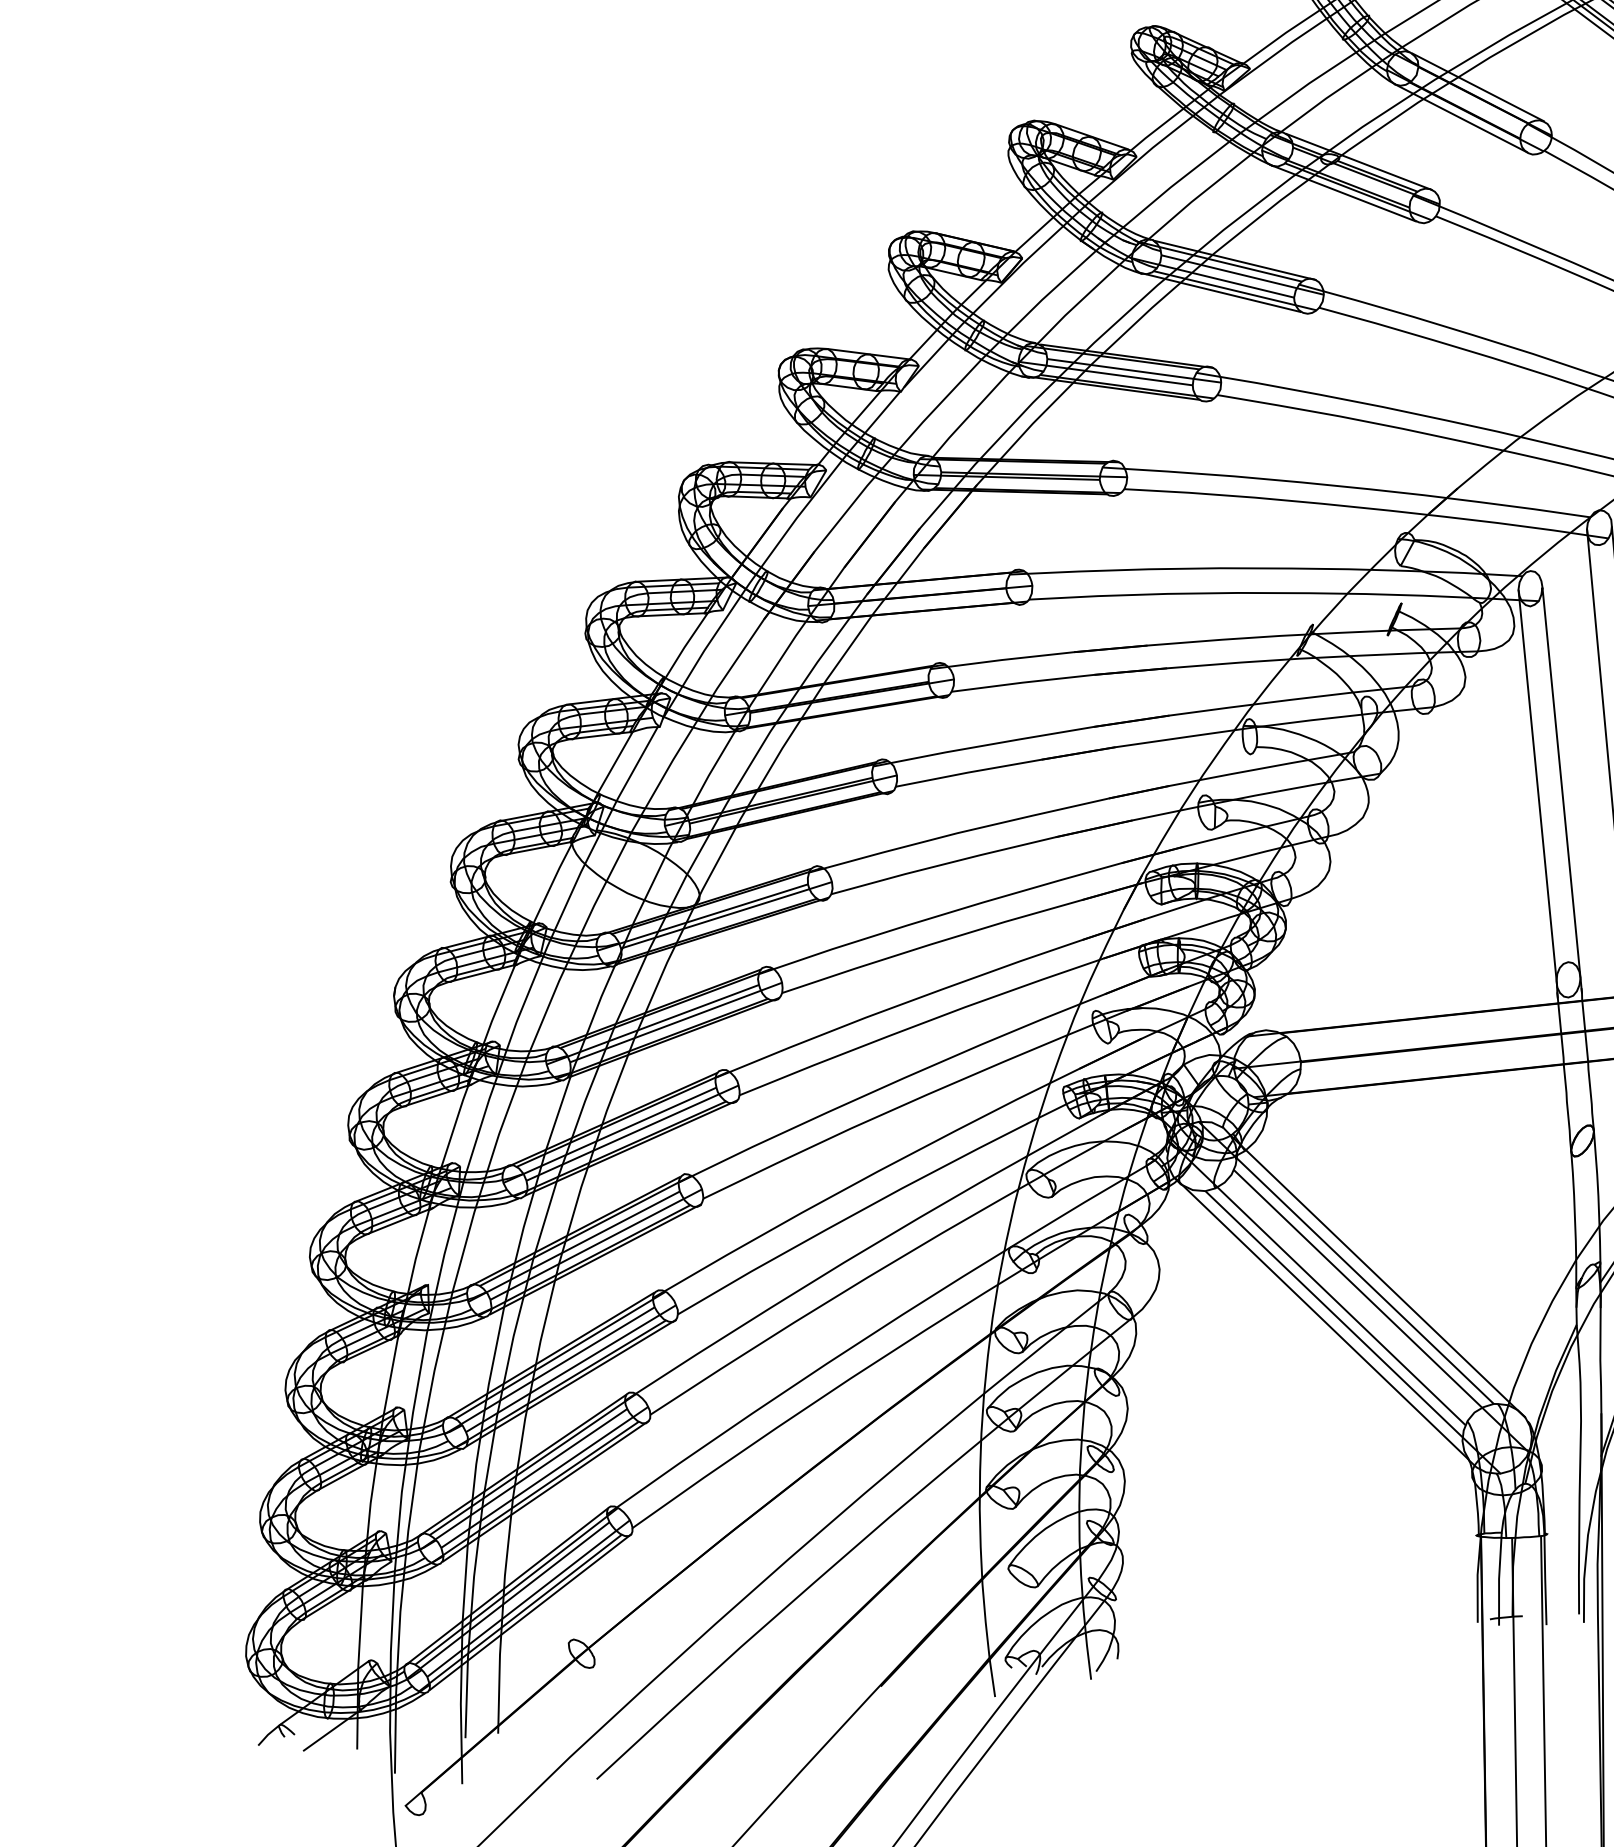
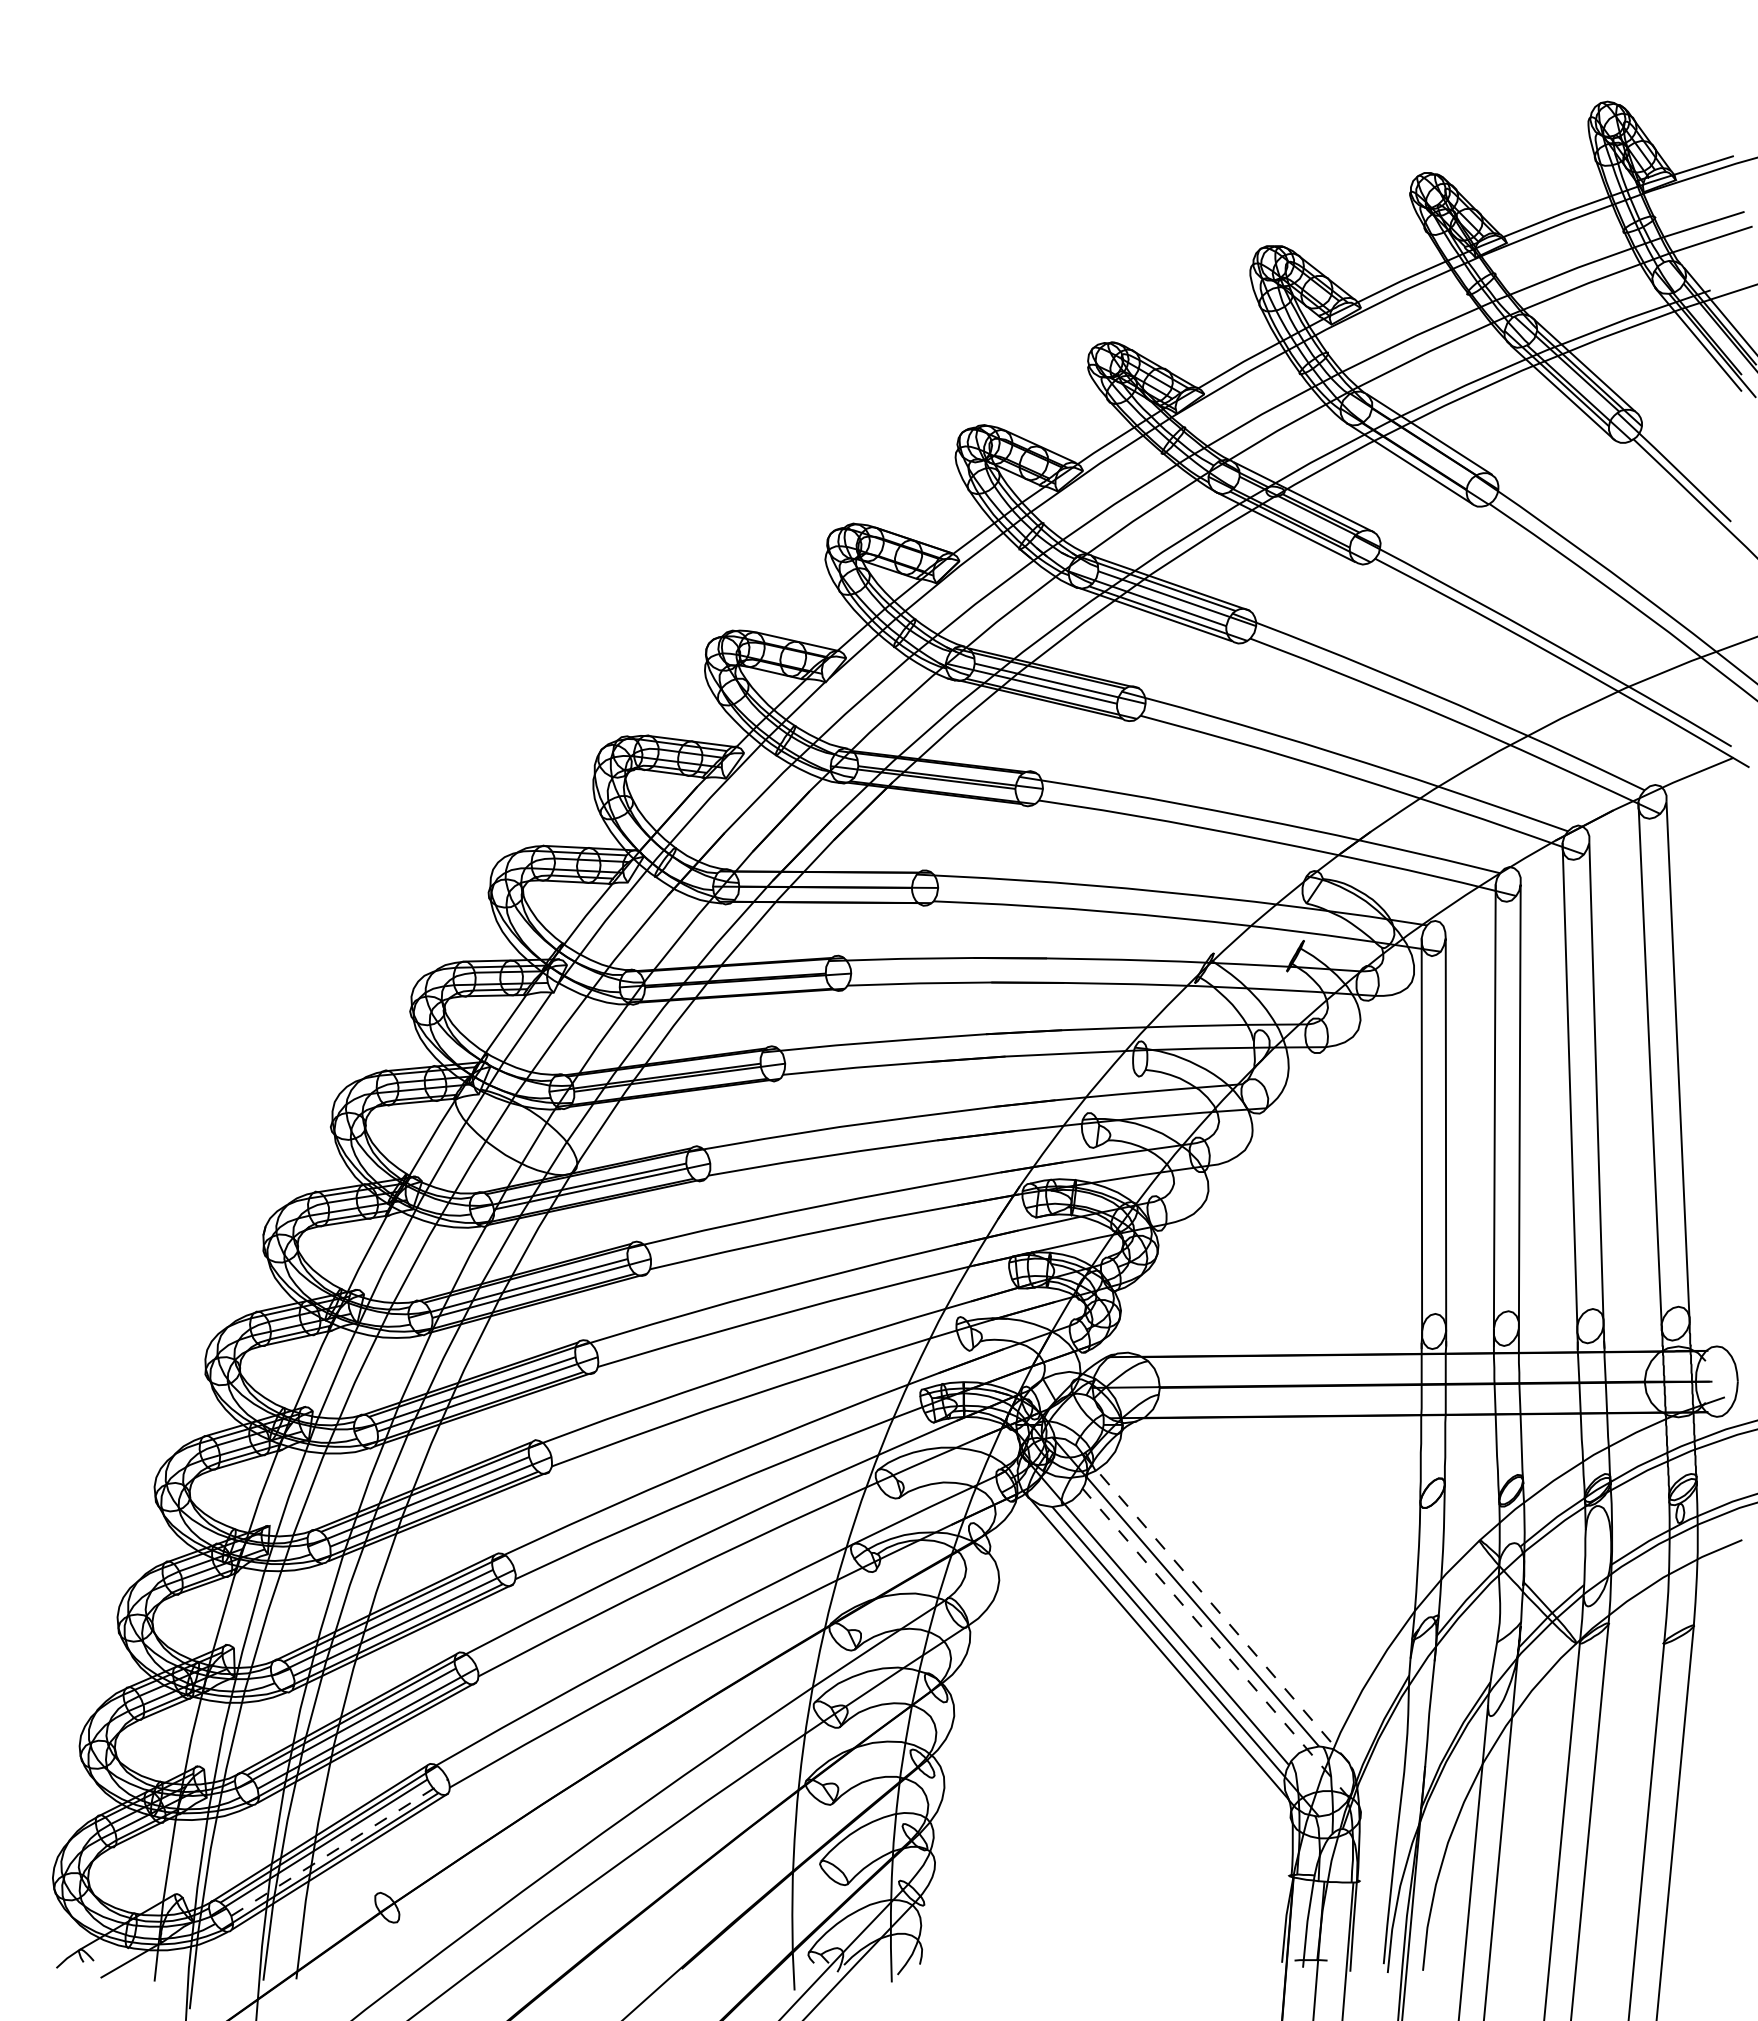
line: (1377, 1276) -> (1215, 1608), solid -> dashed
line: (1380, 1311) -> (1215, 1643), solid -> dashed
line: (529, 1598) -> (340, 1847), solid -> dashed

